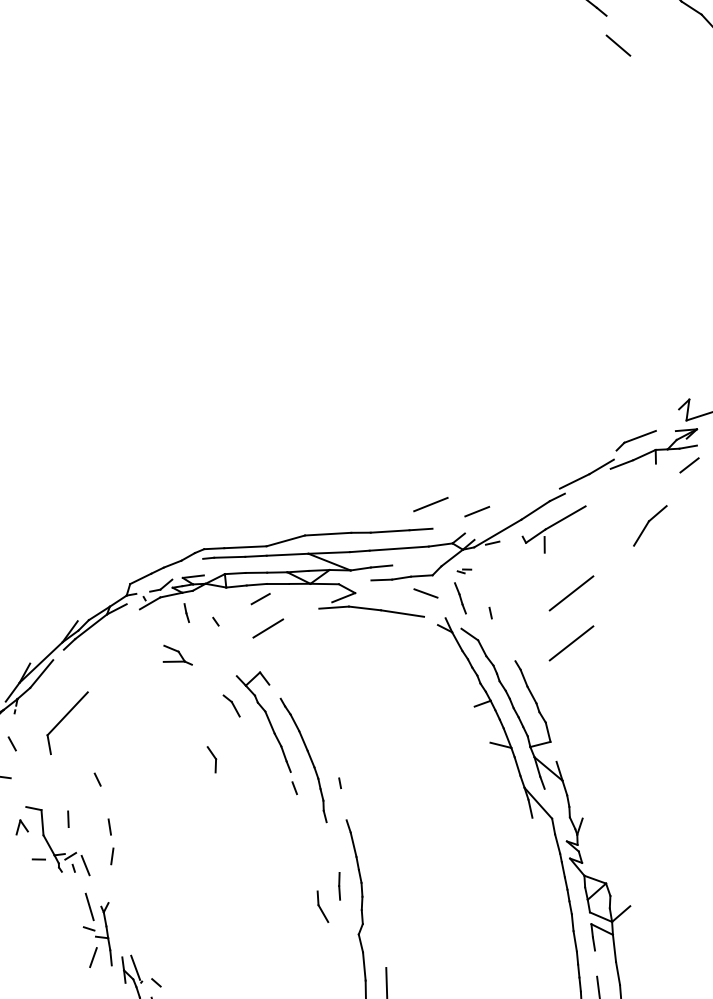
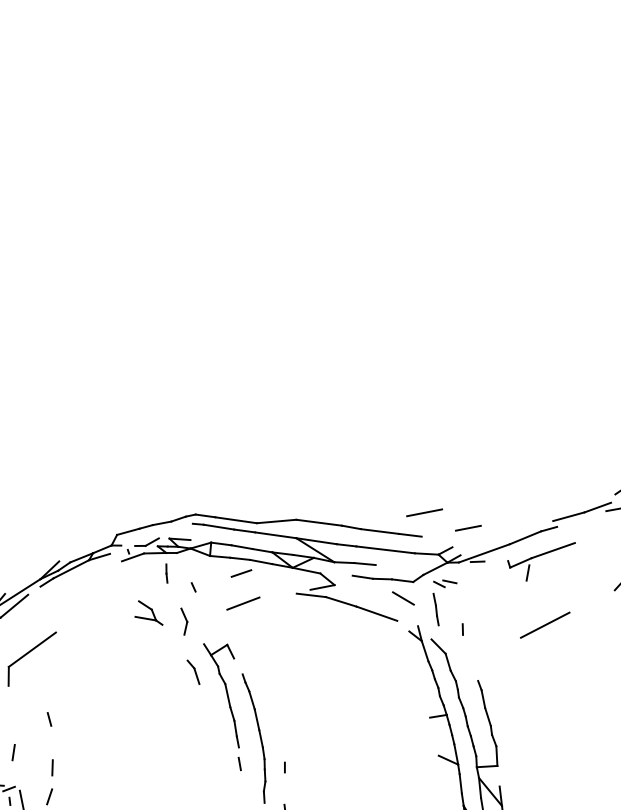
part: (464, 571) -> (445, 584), size x1.67
line: (571, 643) -> (535, 673), removed
part: (211, 759) -> (182, 621), moved

